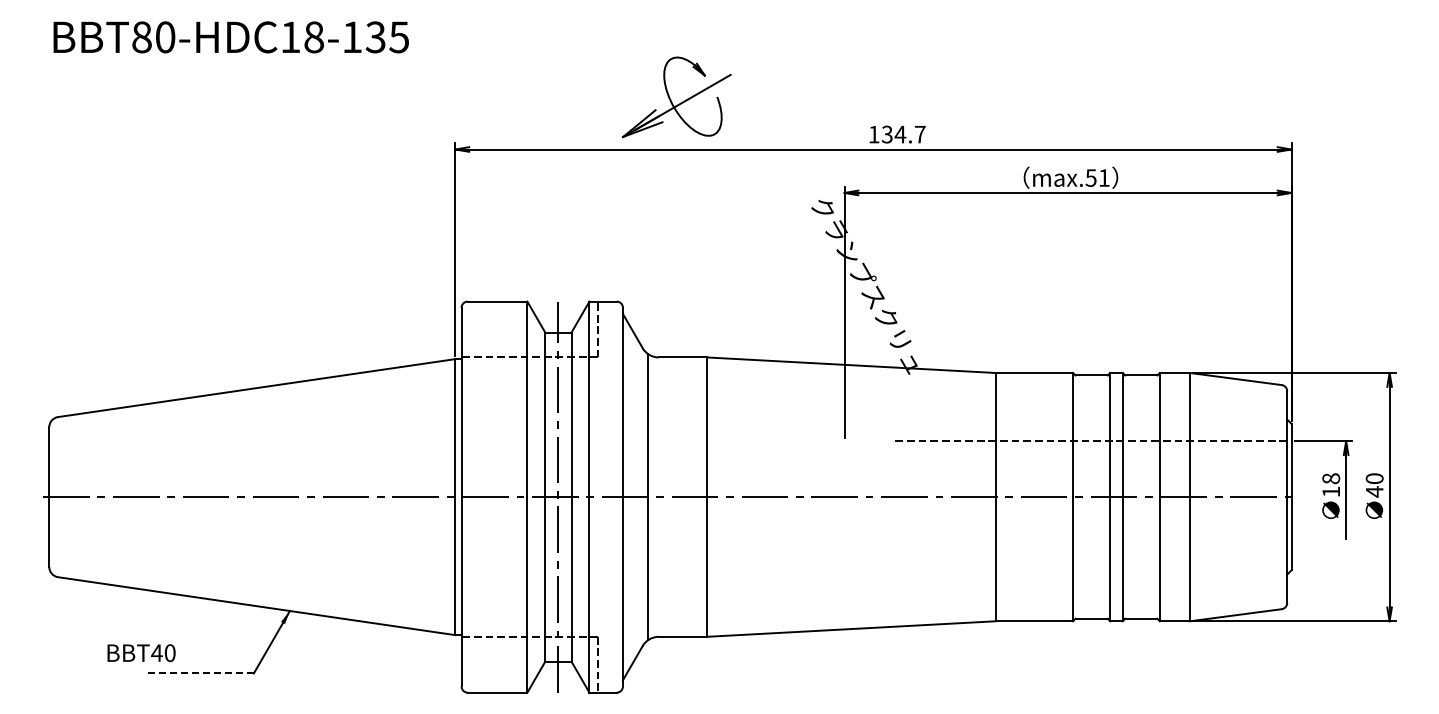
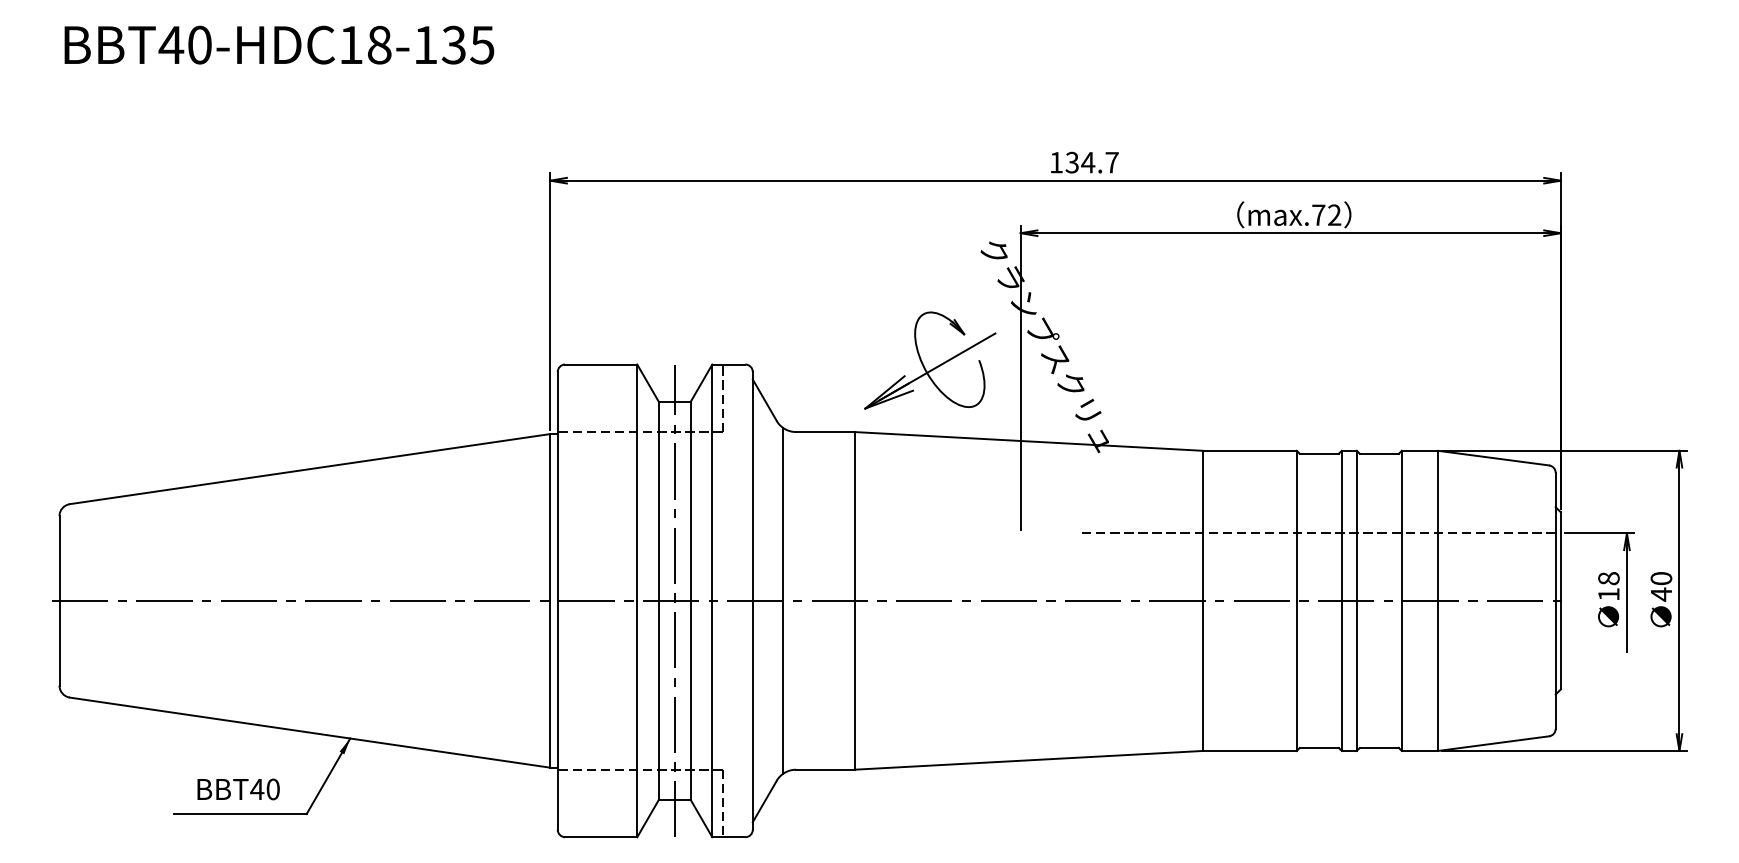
text: (141, 37) -> (170, 45), BBT80-HDC18-135 -> BBT40-HDC18-135
part: (676, 97) -> (929, 360), moved
text: (1097, 177) -> (1326, 214), max.51 -> max.72
text: (141, 653) -> (238, 789), moved
line: (198, 673) -> (239, 814), dashed -> solid

